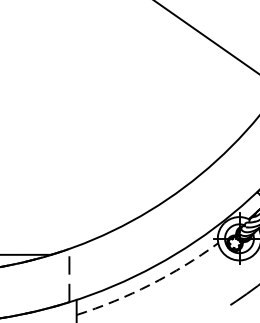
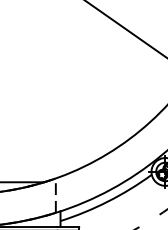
arc: (151, 284) -> (108, 201), dashed -> solid

